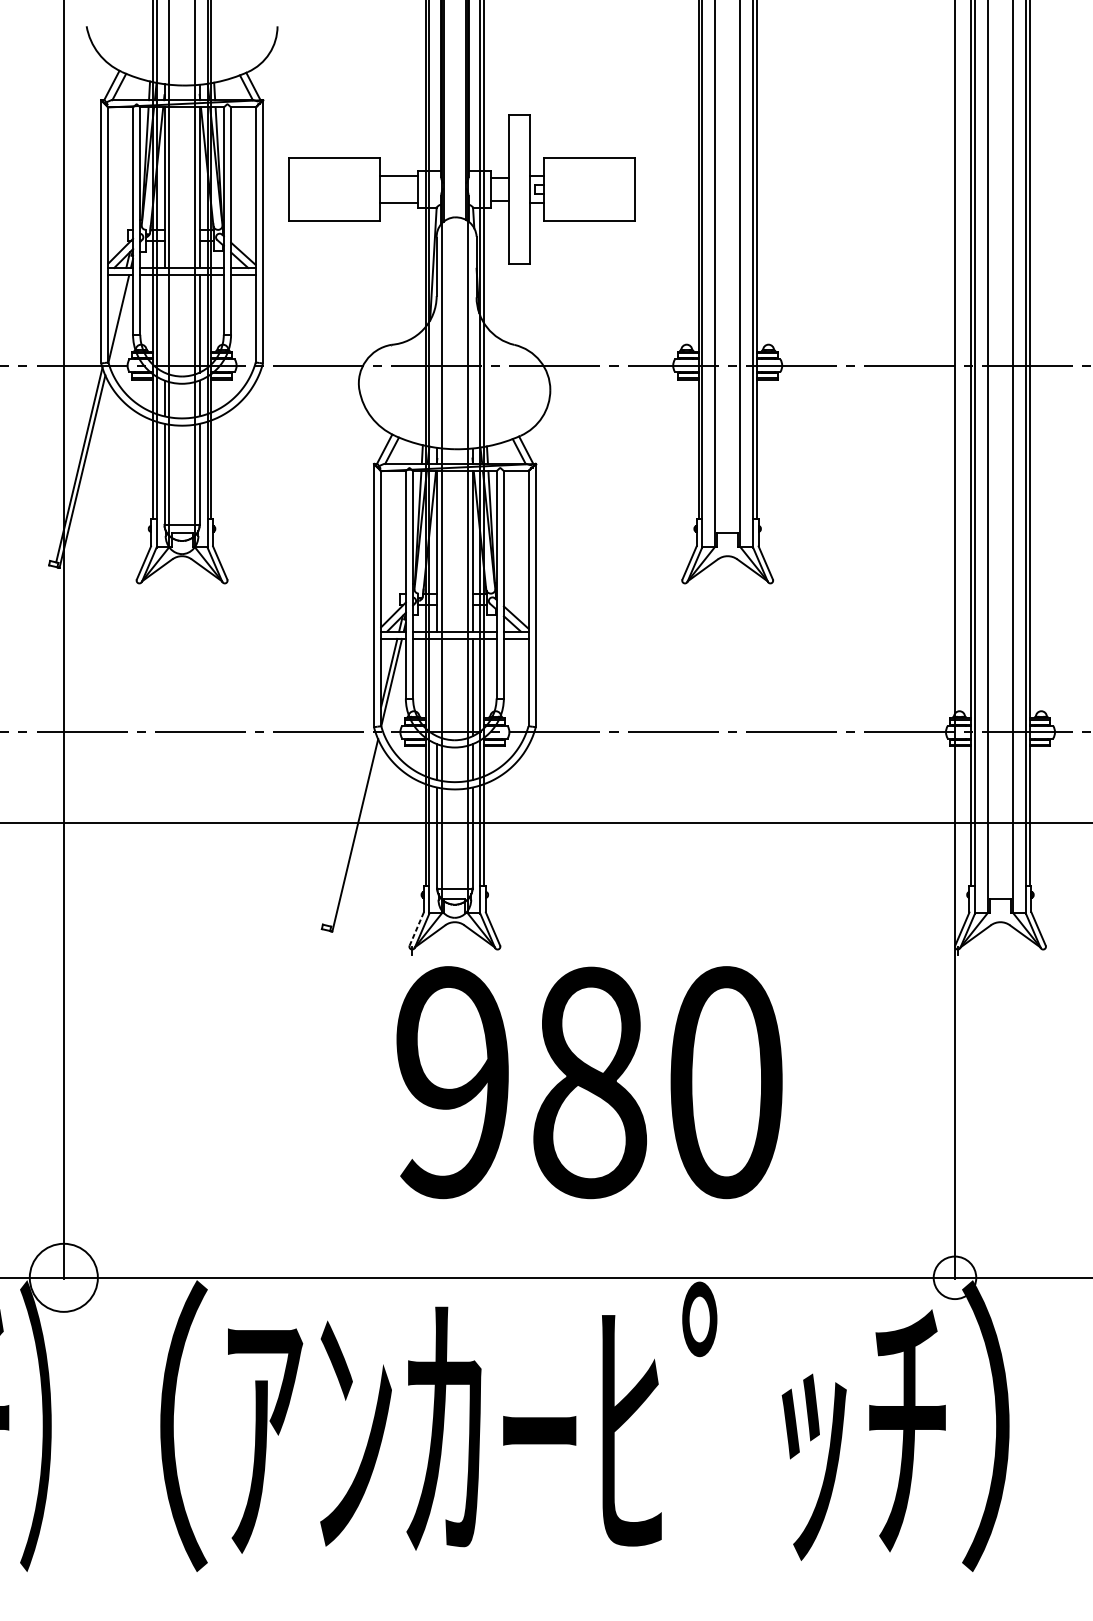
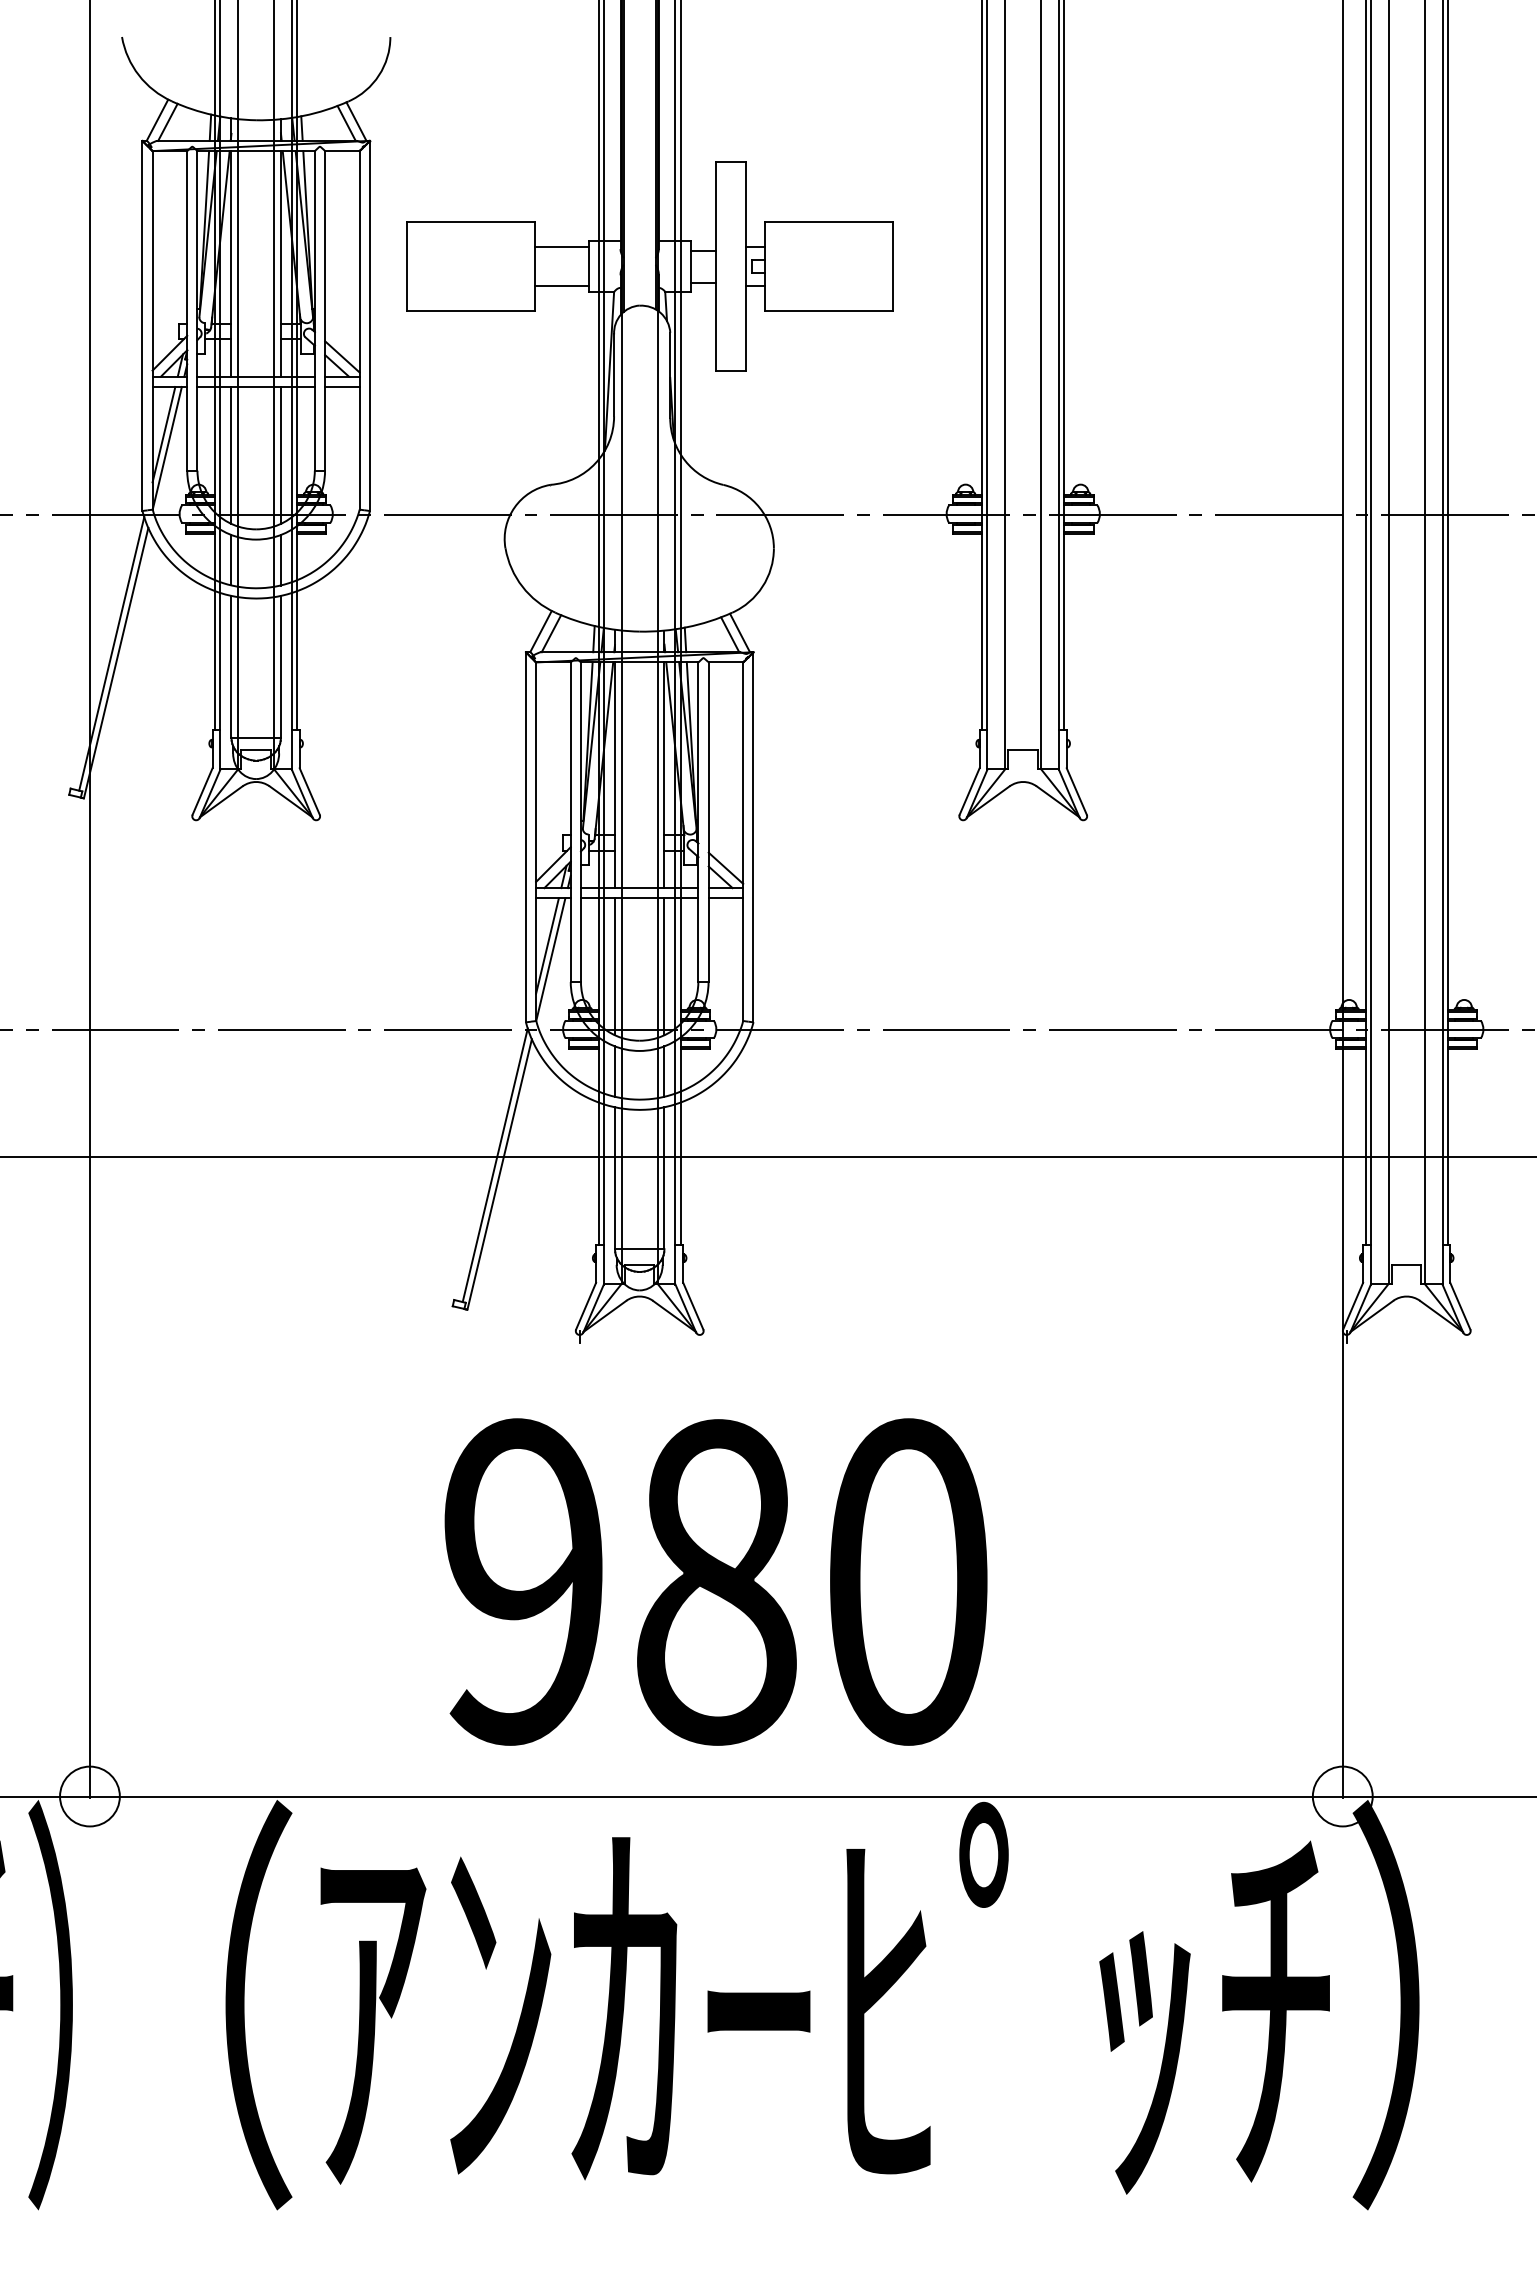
line: (116, 309) -> (163, 434), added
line: (164, 323) -> (231, 454), added
line: (437, 687) -> (615, 966), added
line: (351, 828) -> (494, 1165), added
line: (416, 929) -> (585, 1306), dashed -> solid
text: (589, 1082) -> (715, 1581), moved
circle: (63, 1277) -> (89, 1796), size x0.62

